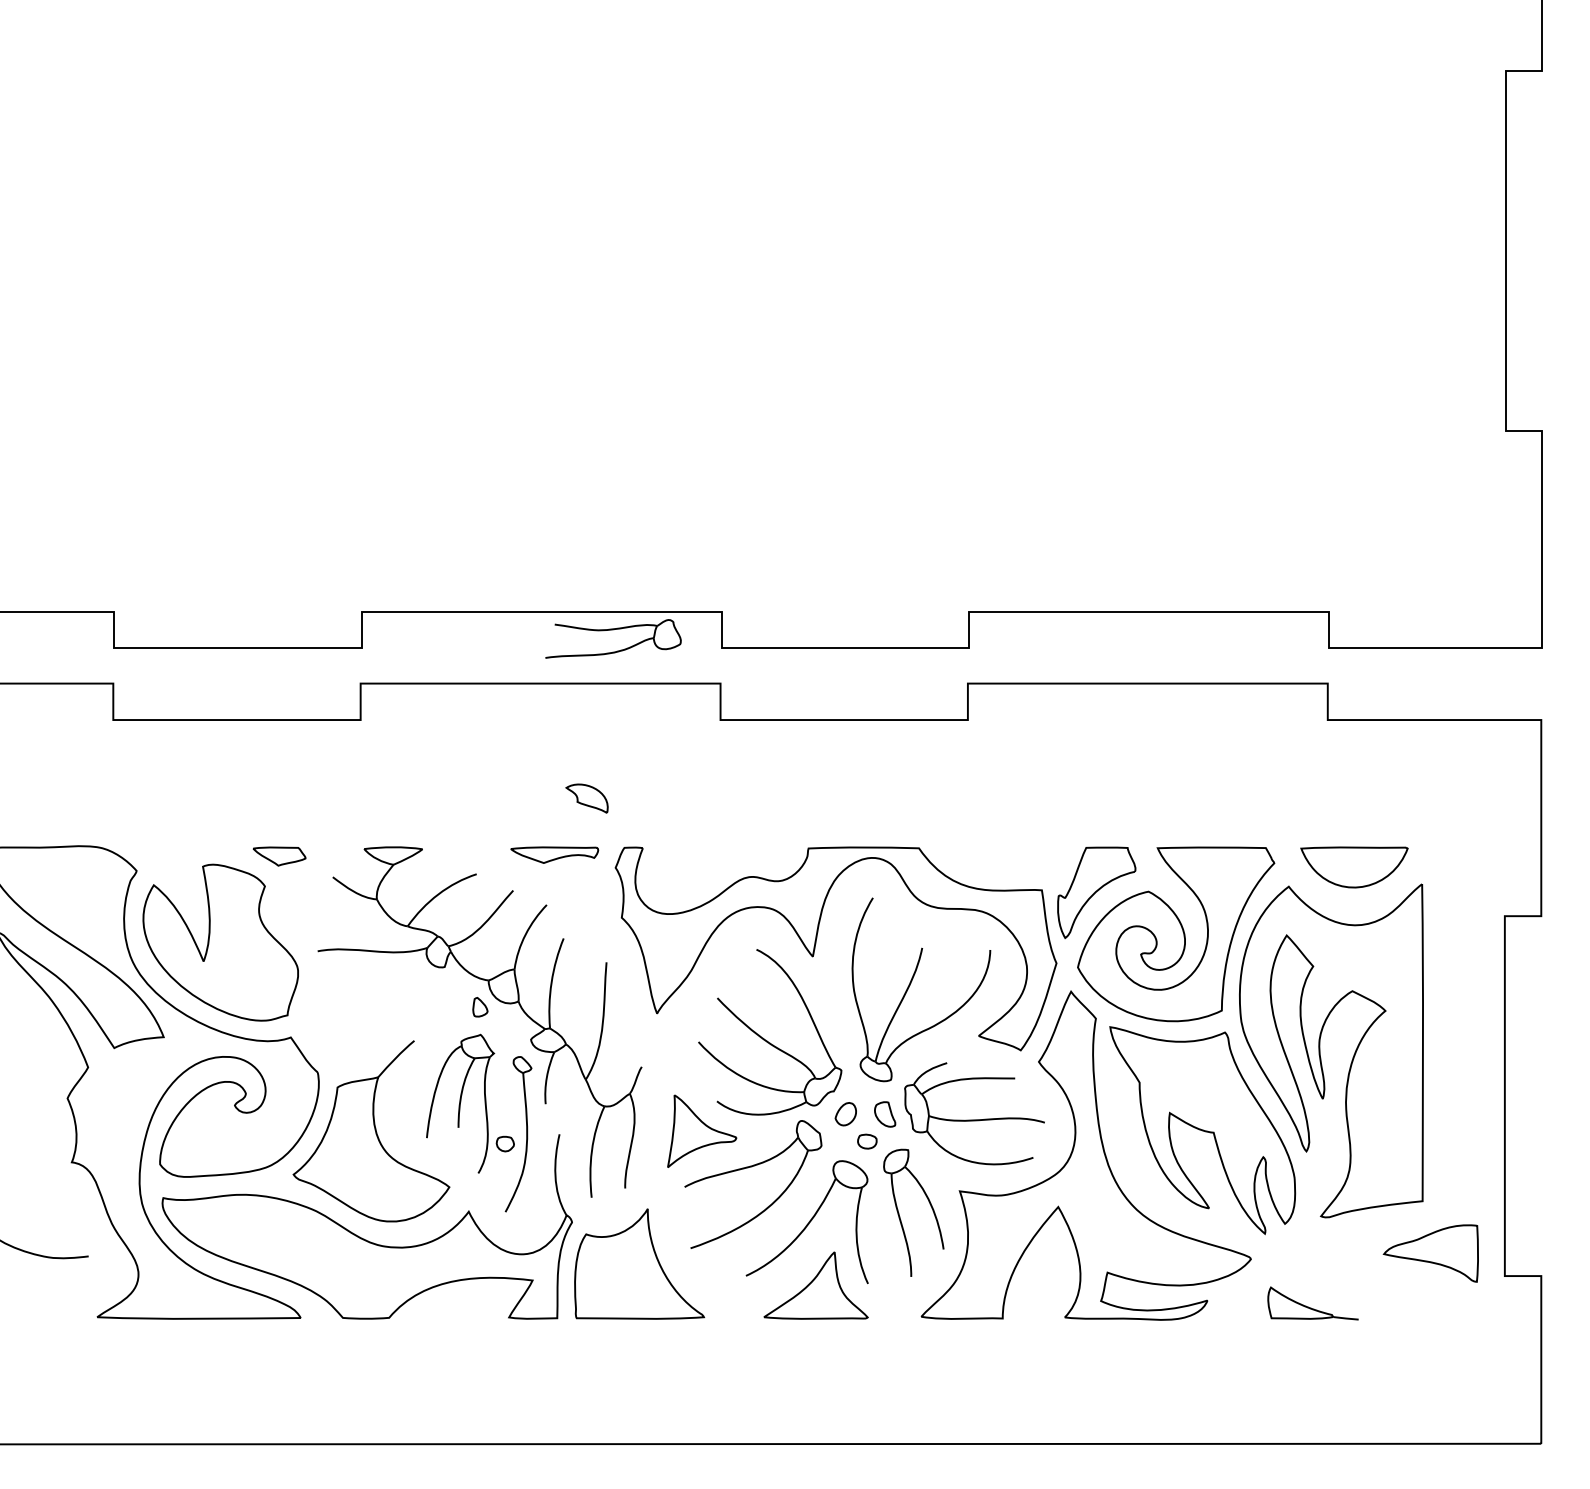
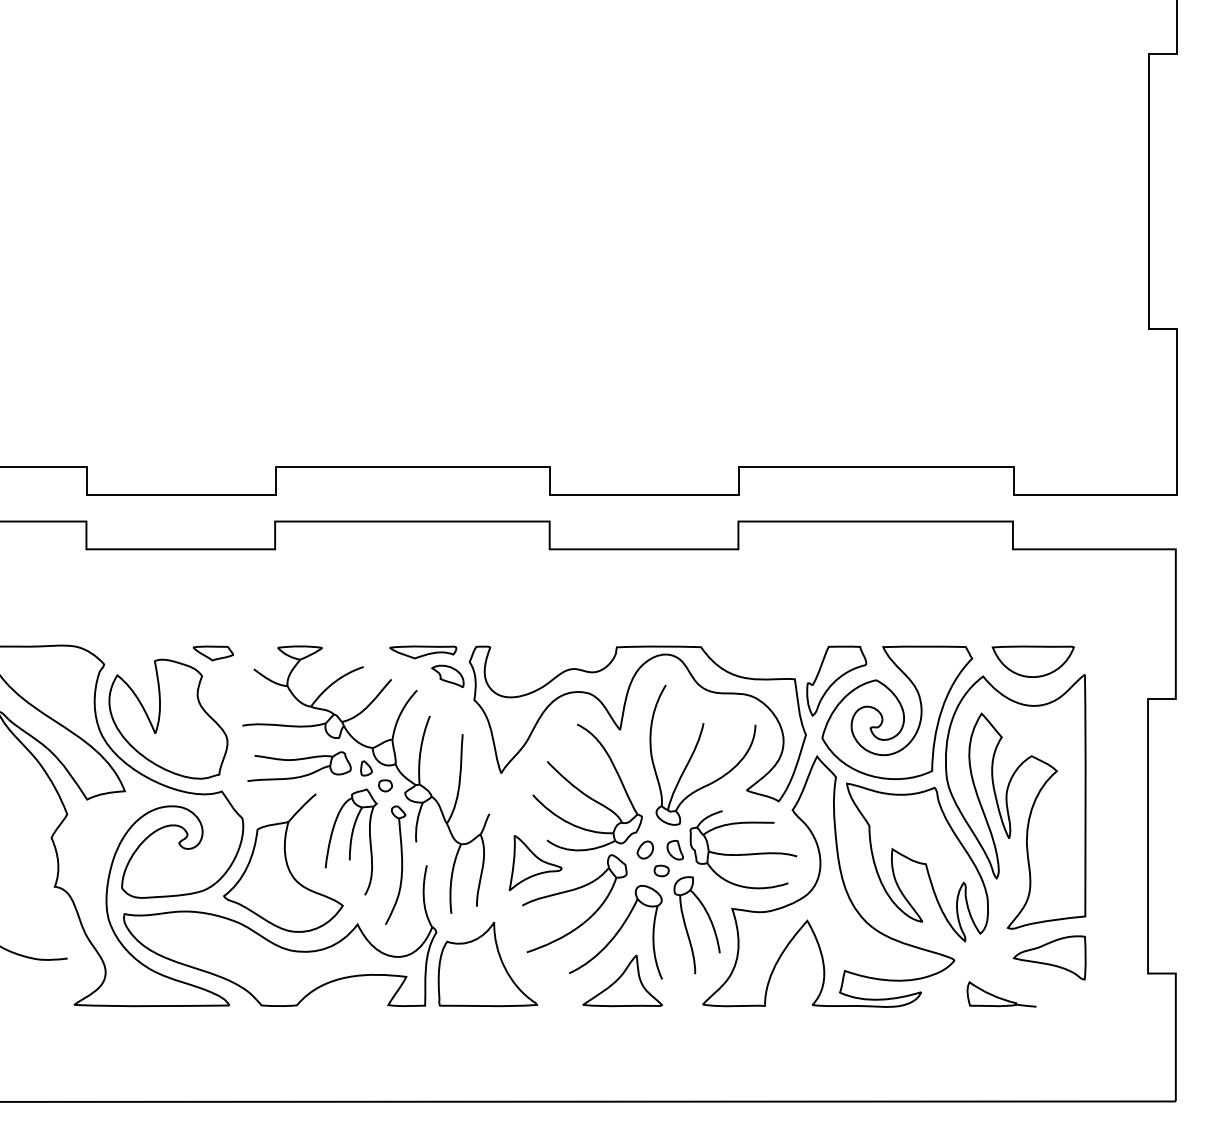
part: (613, 630) -> (299, 760), moved
curve: (584, 803) -> (445, 680), moved
curve: (501, 1138) -> (382, 781), moved
curve: (1427, 1260) -> (1047, 963), moved

